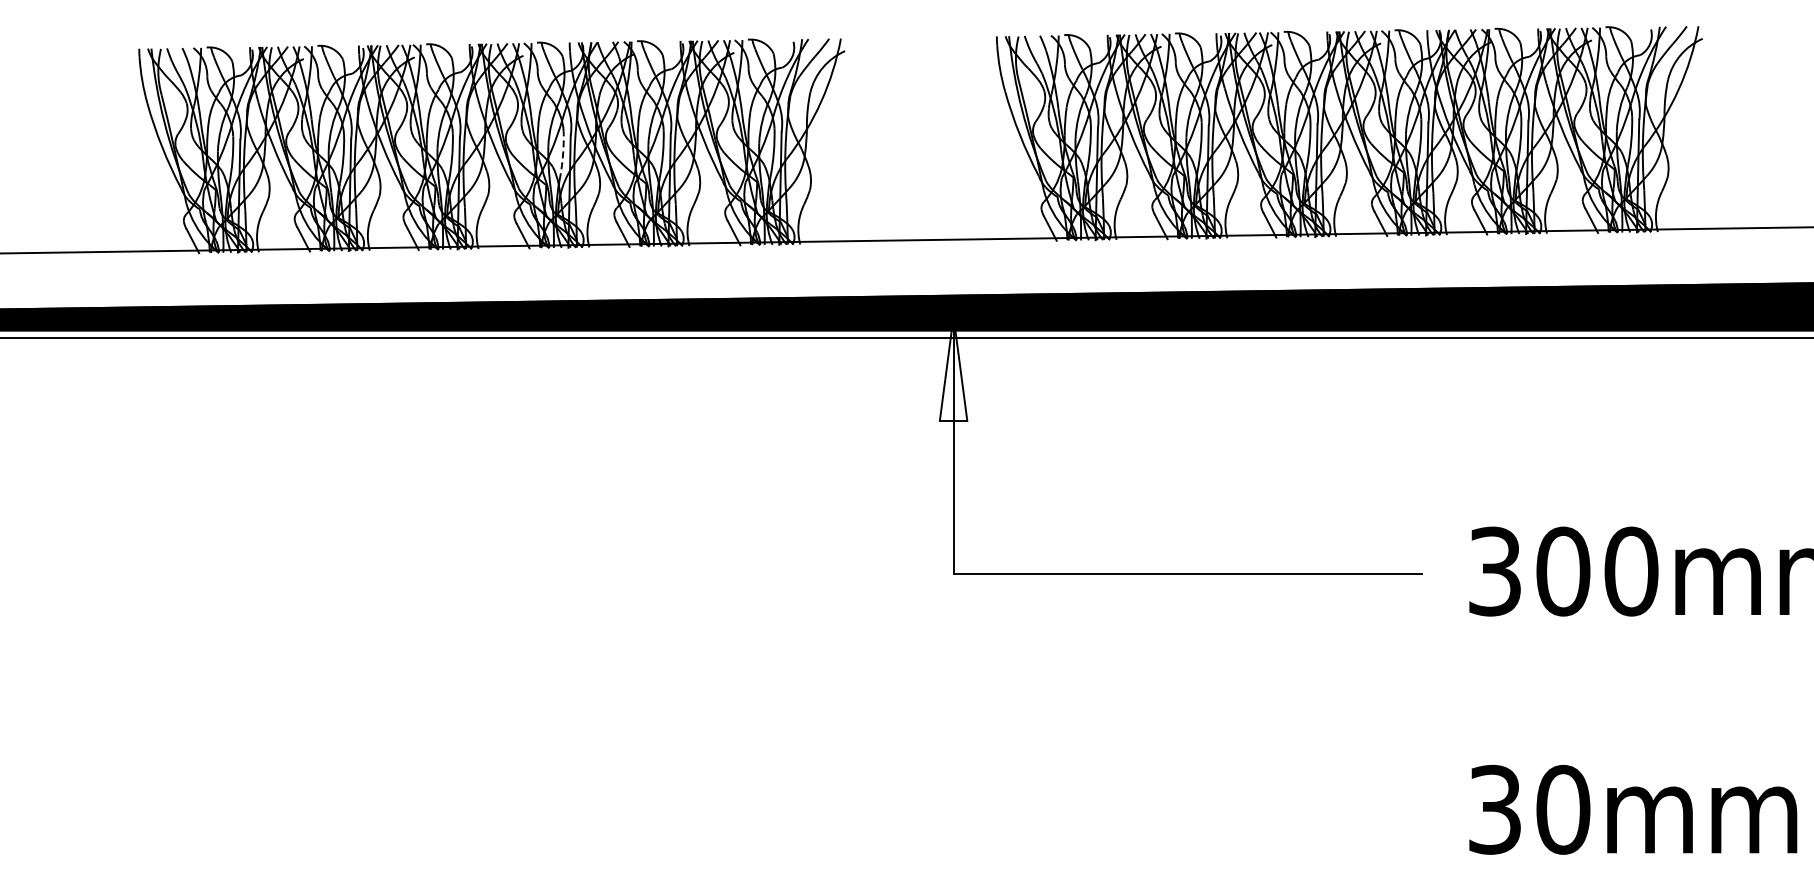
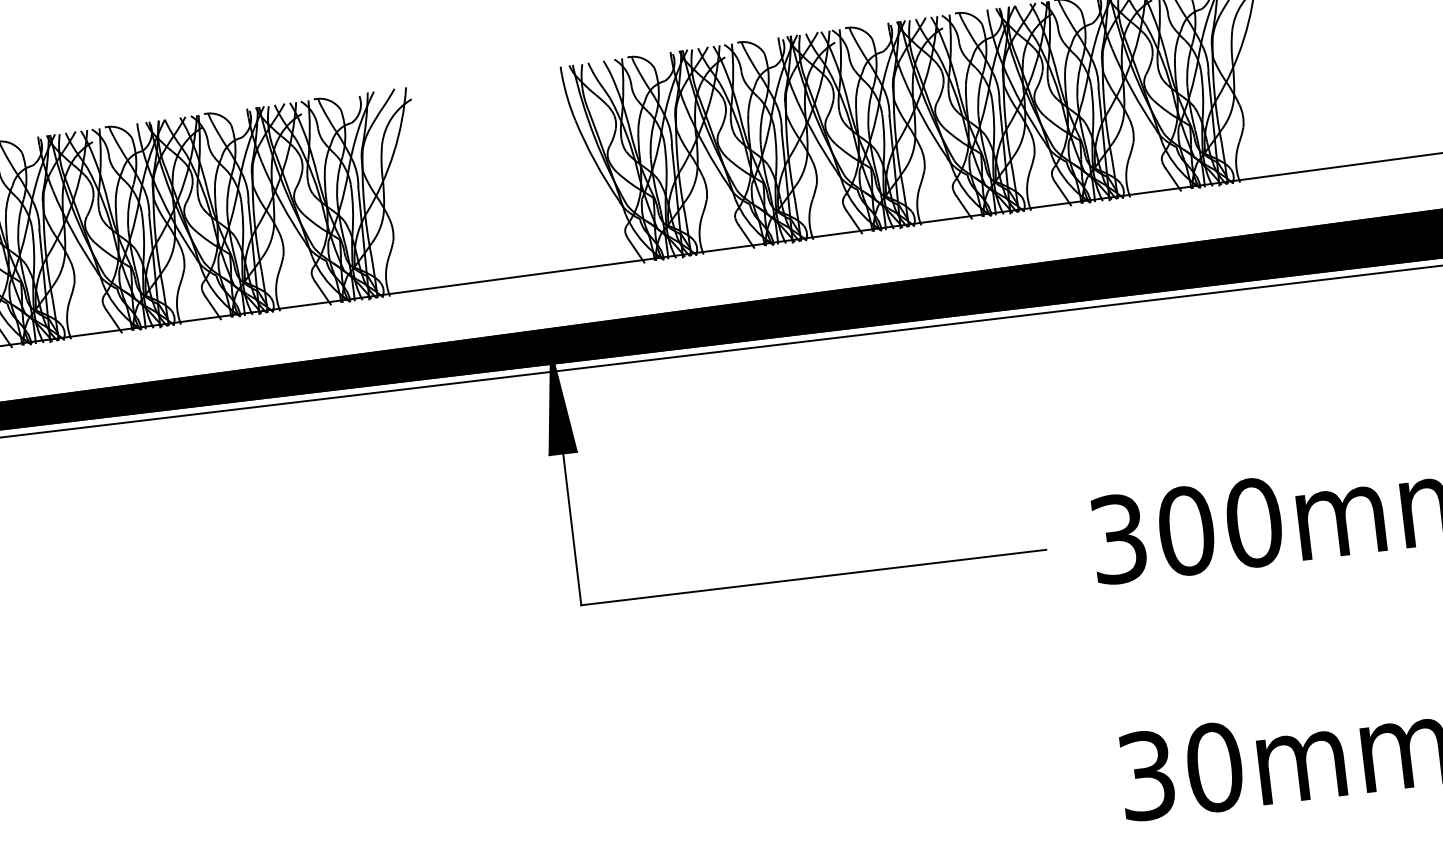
arc: (562, 156) -> (143, 237), dashed -> solid
fill: (953, 368) -> (556, 401), added

